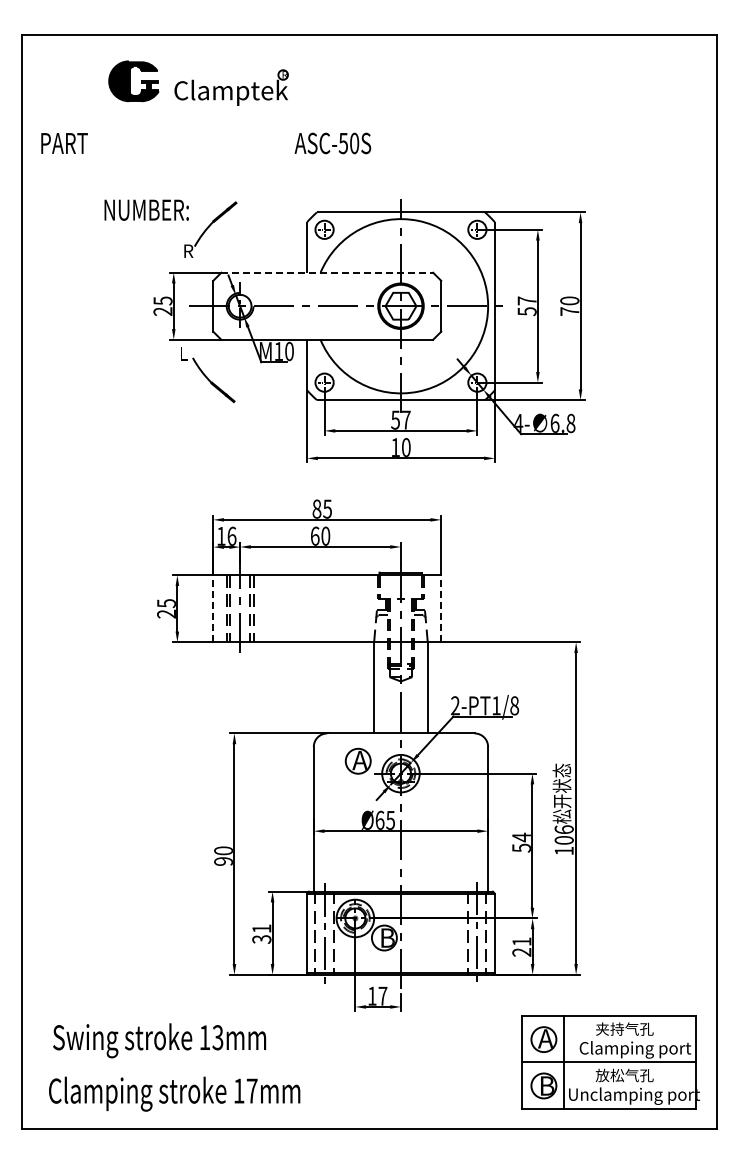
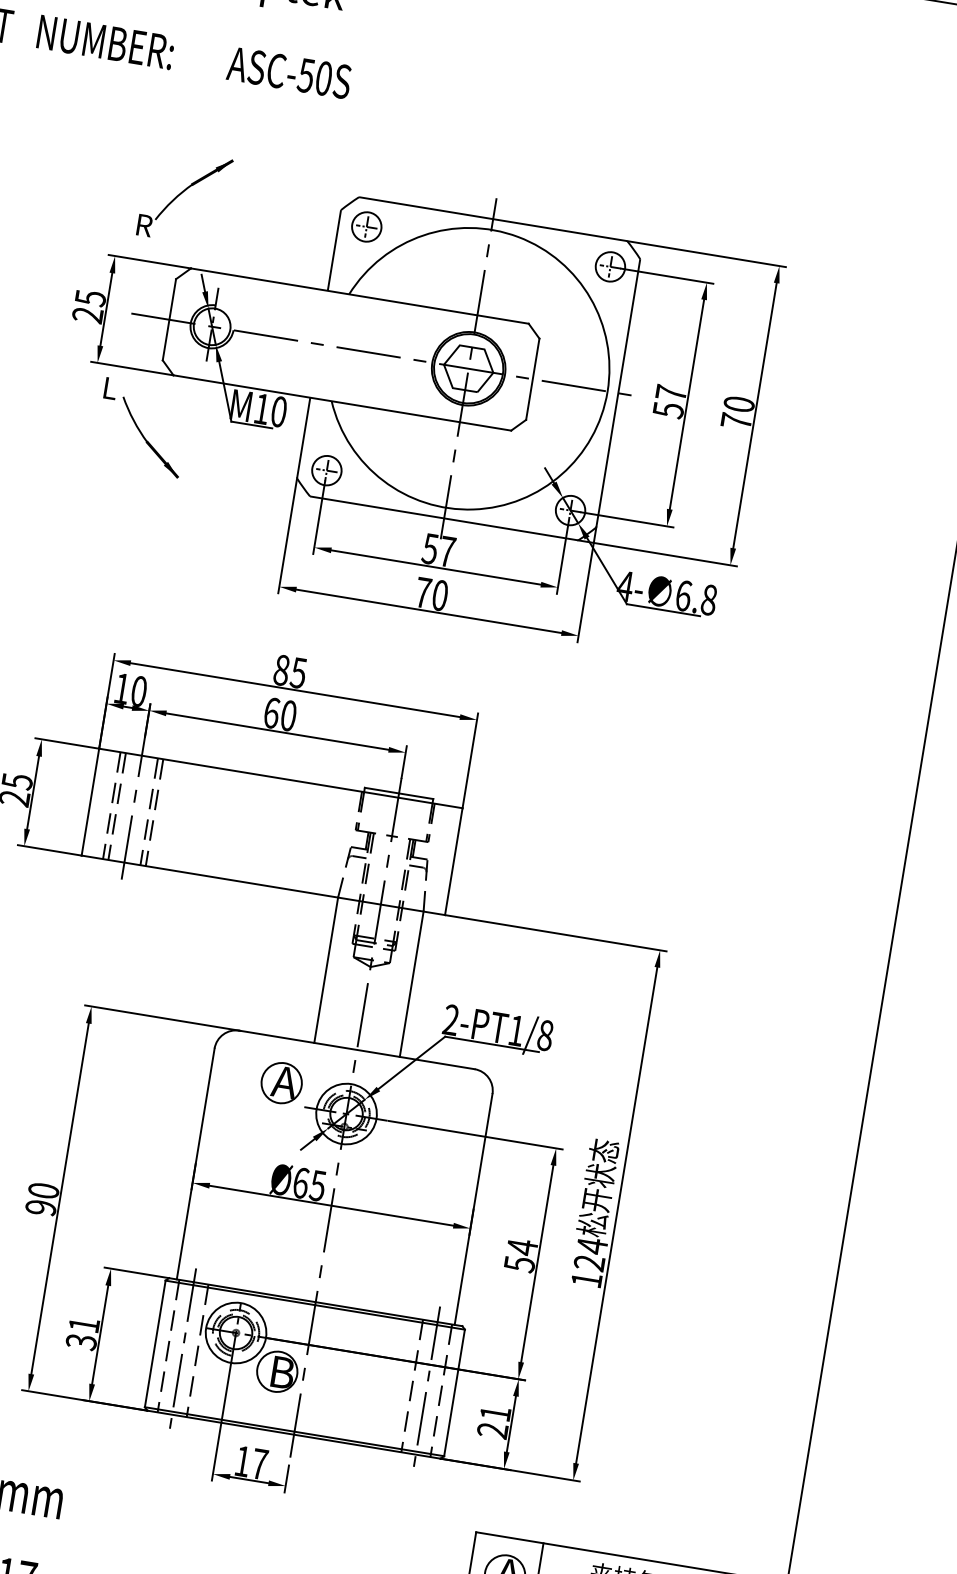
text: (332, 143) -> (288, 72), moved
text: (146, 209) -> (105, 41), moved
line: (327, 272) -> (360, 295), dashed -> solid
text: (395, 447) -> (423, 592), 10 -> 70
text: (231, 535) -> (138, 690), 16 -> 10
line: (213, 608) -> (90, 801), dashed -> solid
line: (441, 608) -> (454, 861), dashed -> solid
text: (563, 834) -> (589, 1253), 106 -> 124

